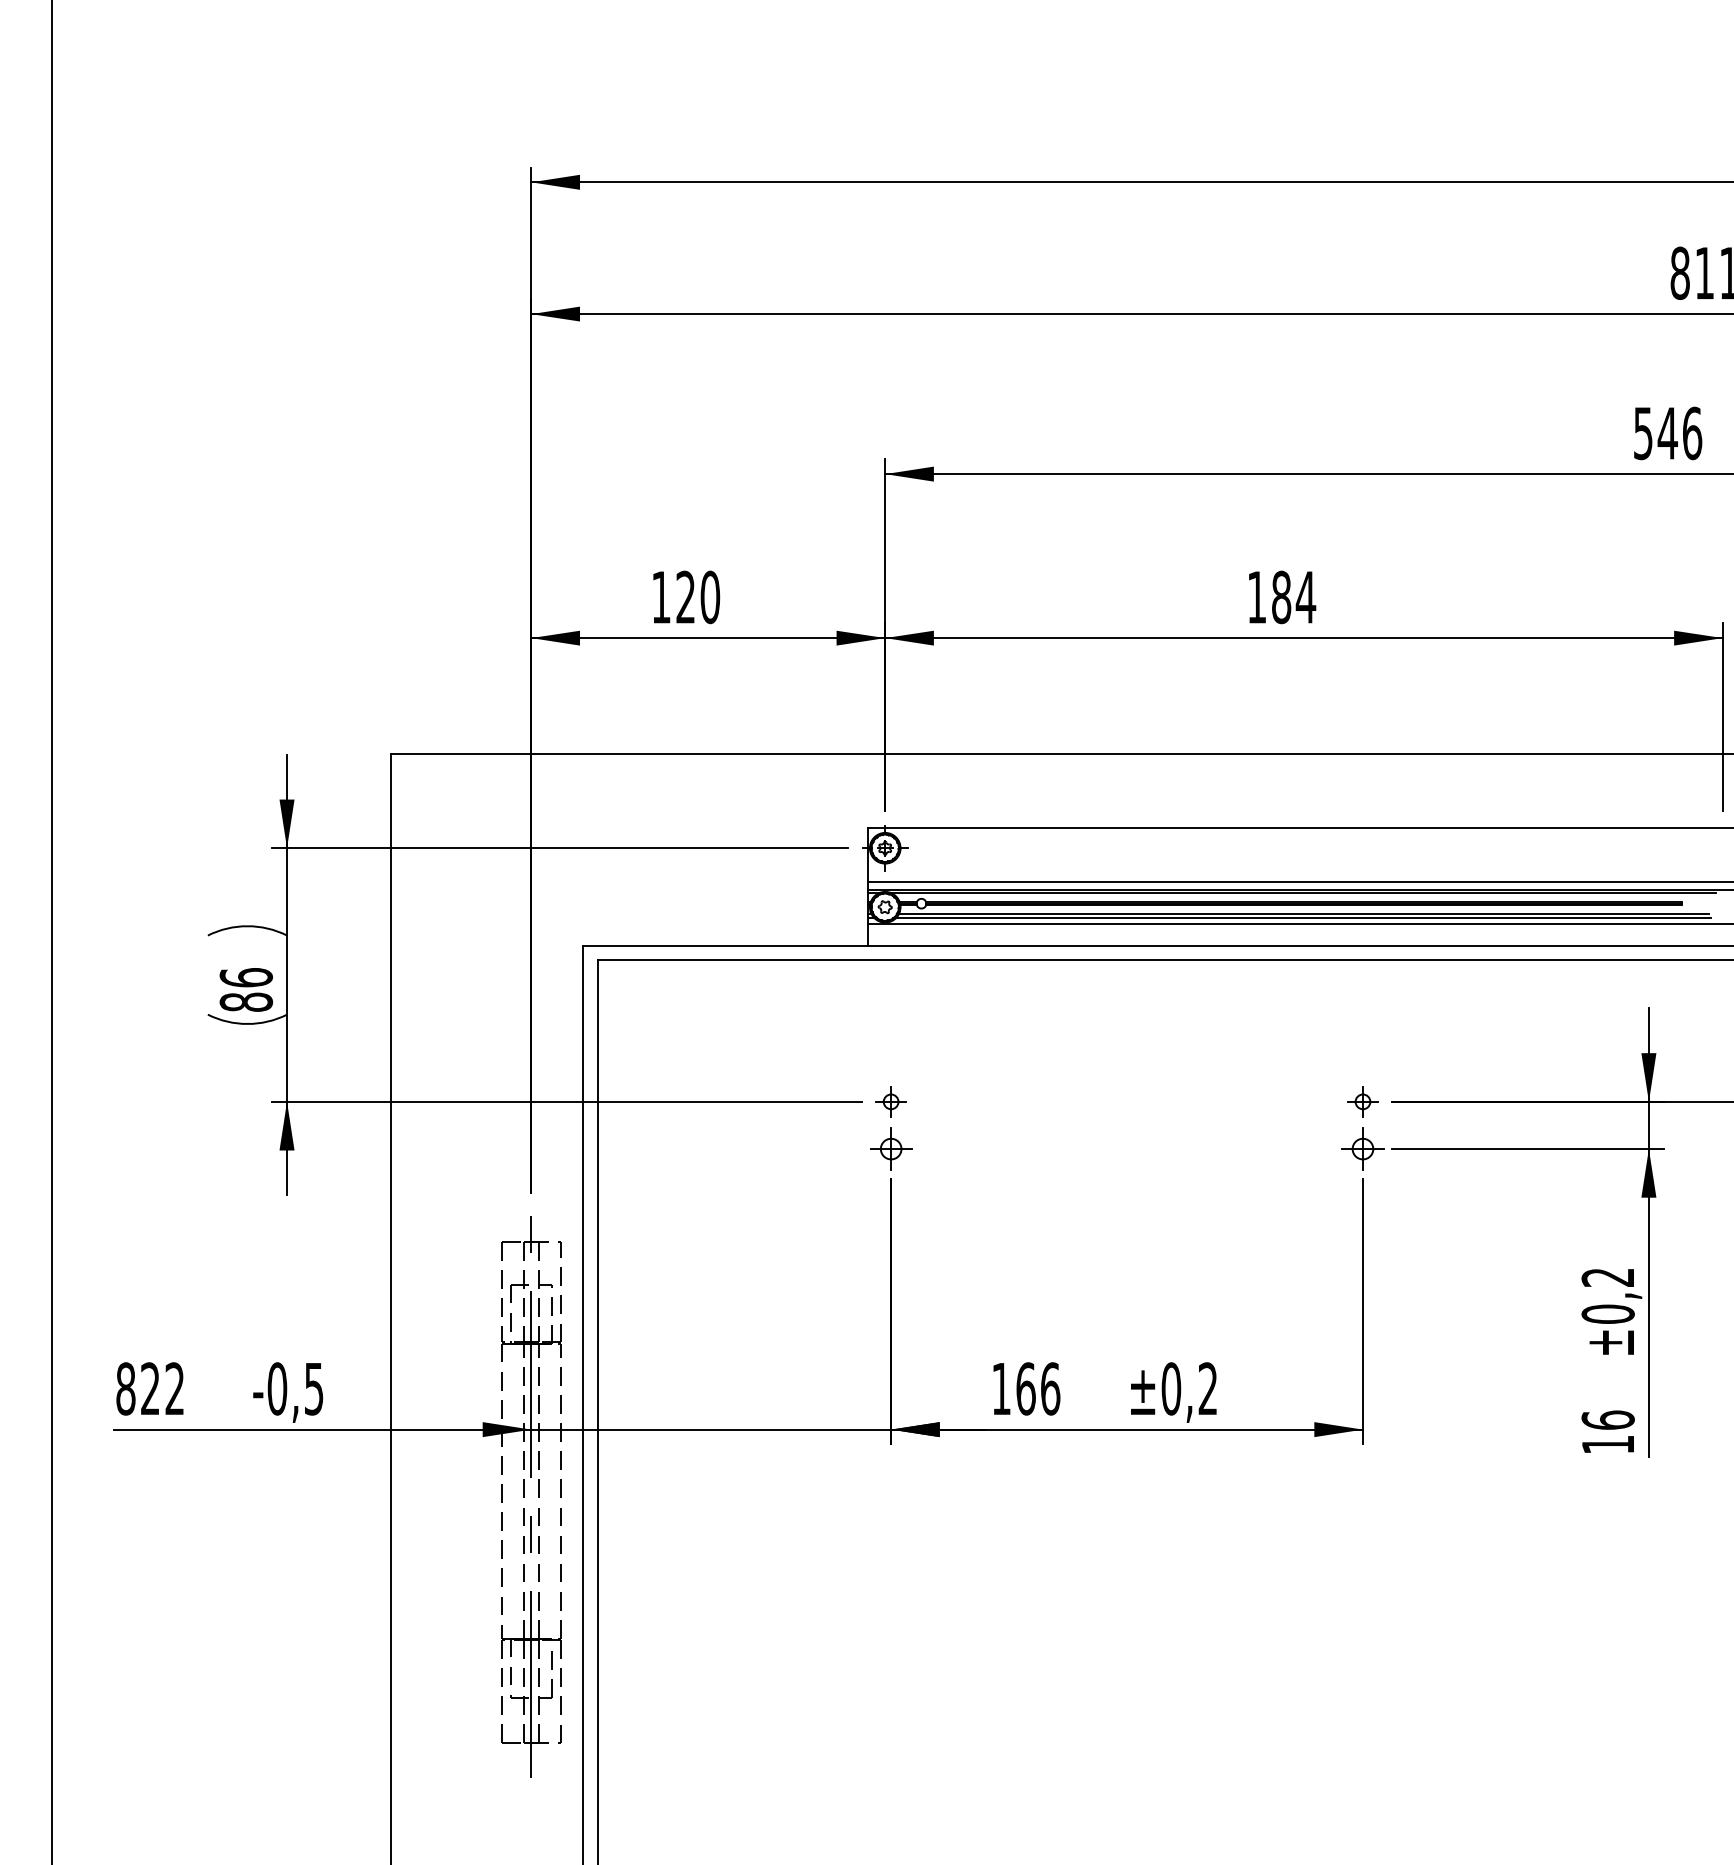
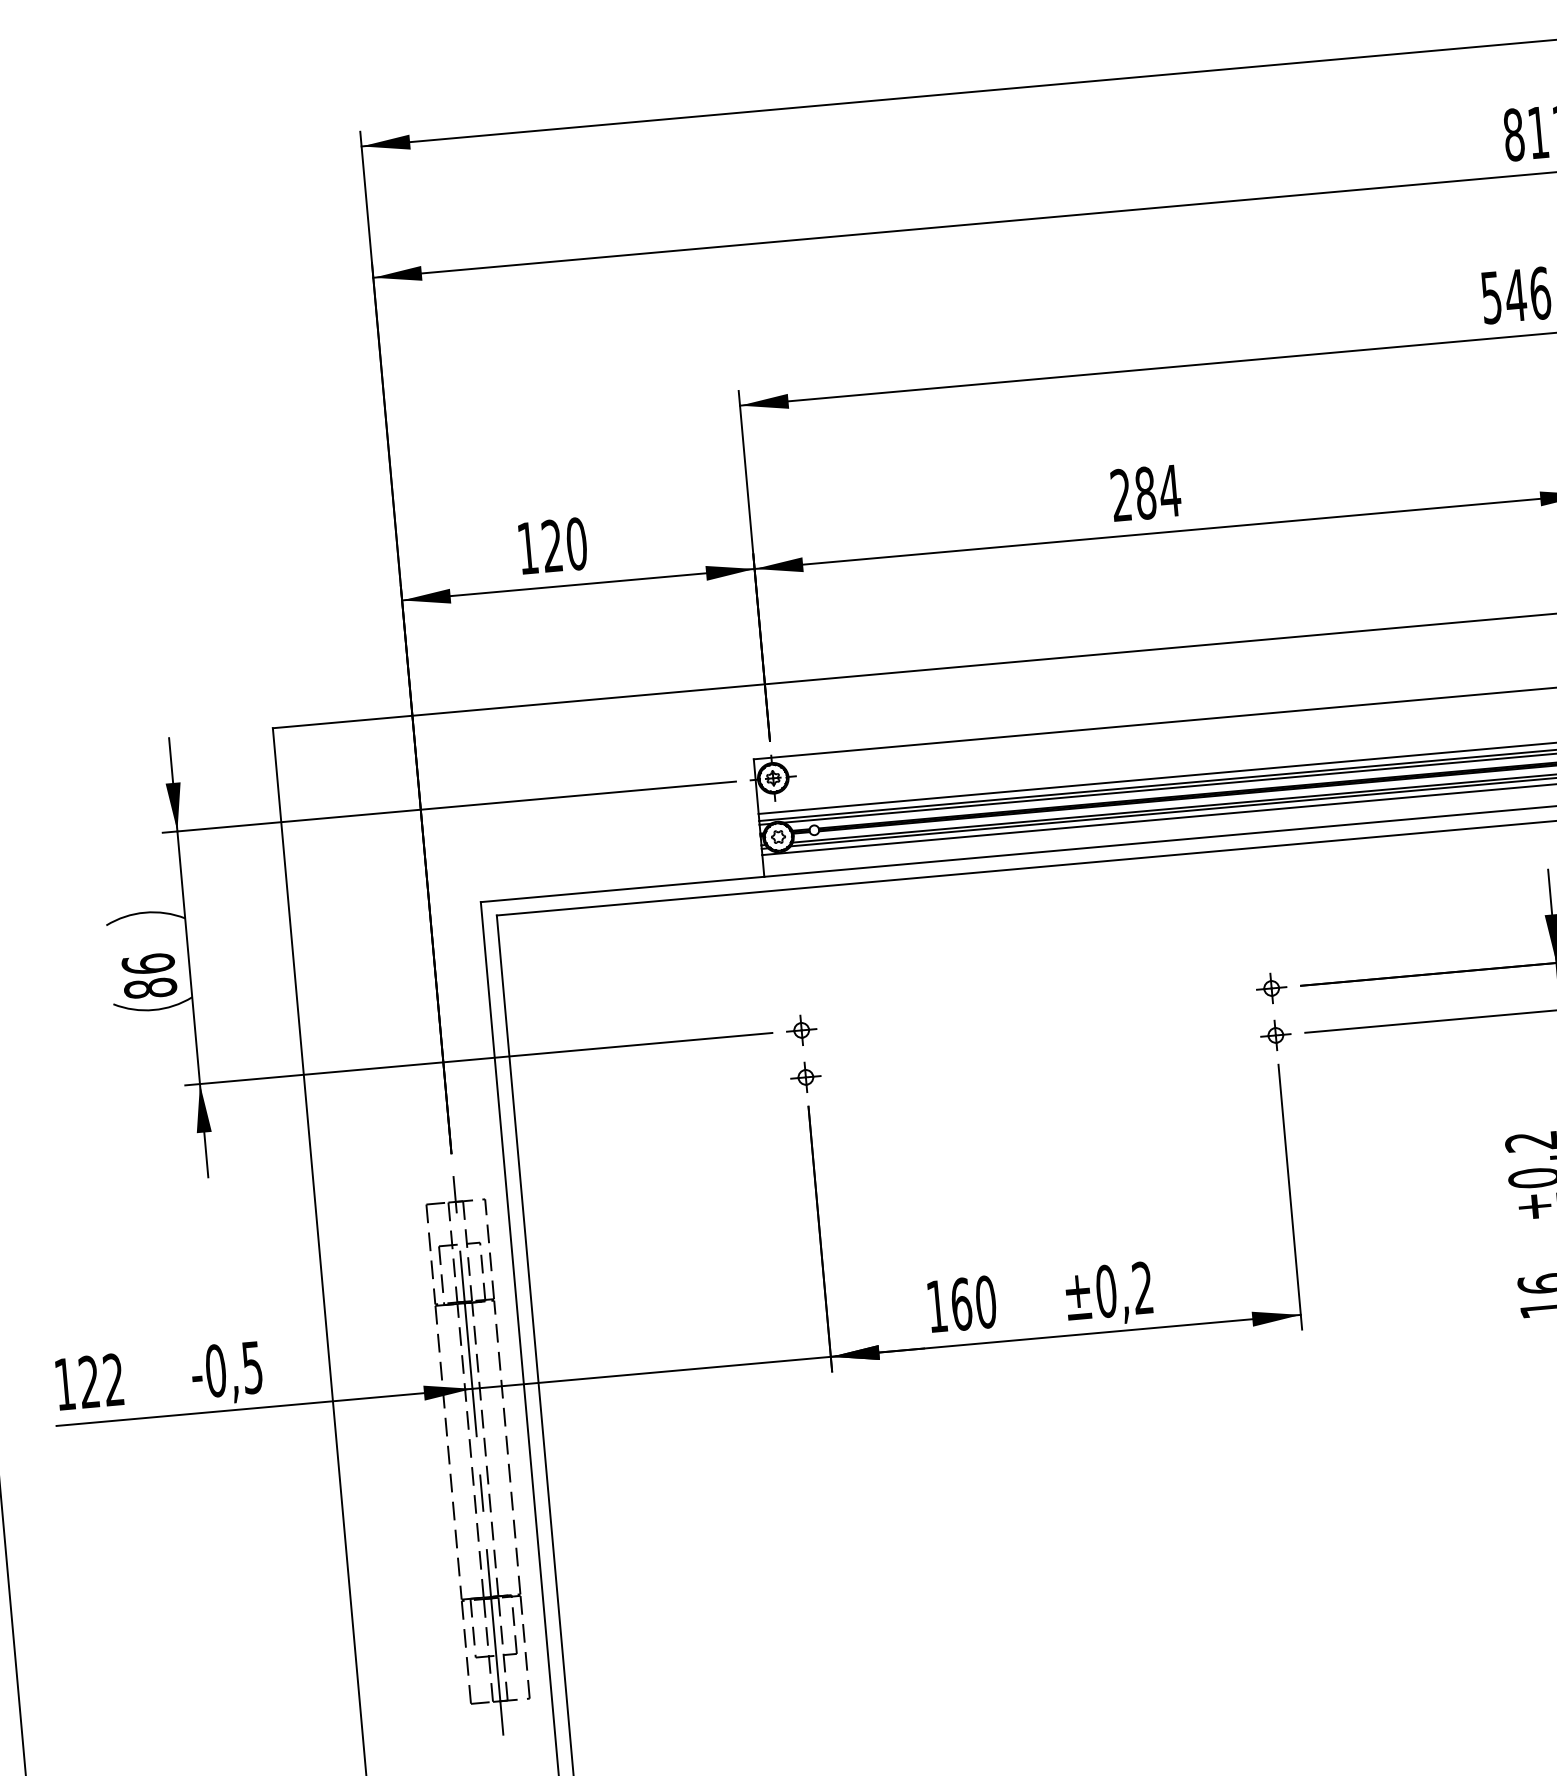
text: (1256, 596) -> (1120, 494), 184 -> 284
part: (890, 1148) -> (805, 1076), size x0.71
part: (1362, 1148) -> (1275, 1034), size x0.71
text: (125, 1388) -> (64, 1383), 822 -> 122
text: (1050, 1388) -> (985, 1301), 166 -> 160

